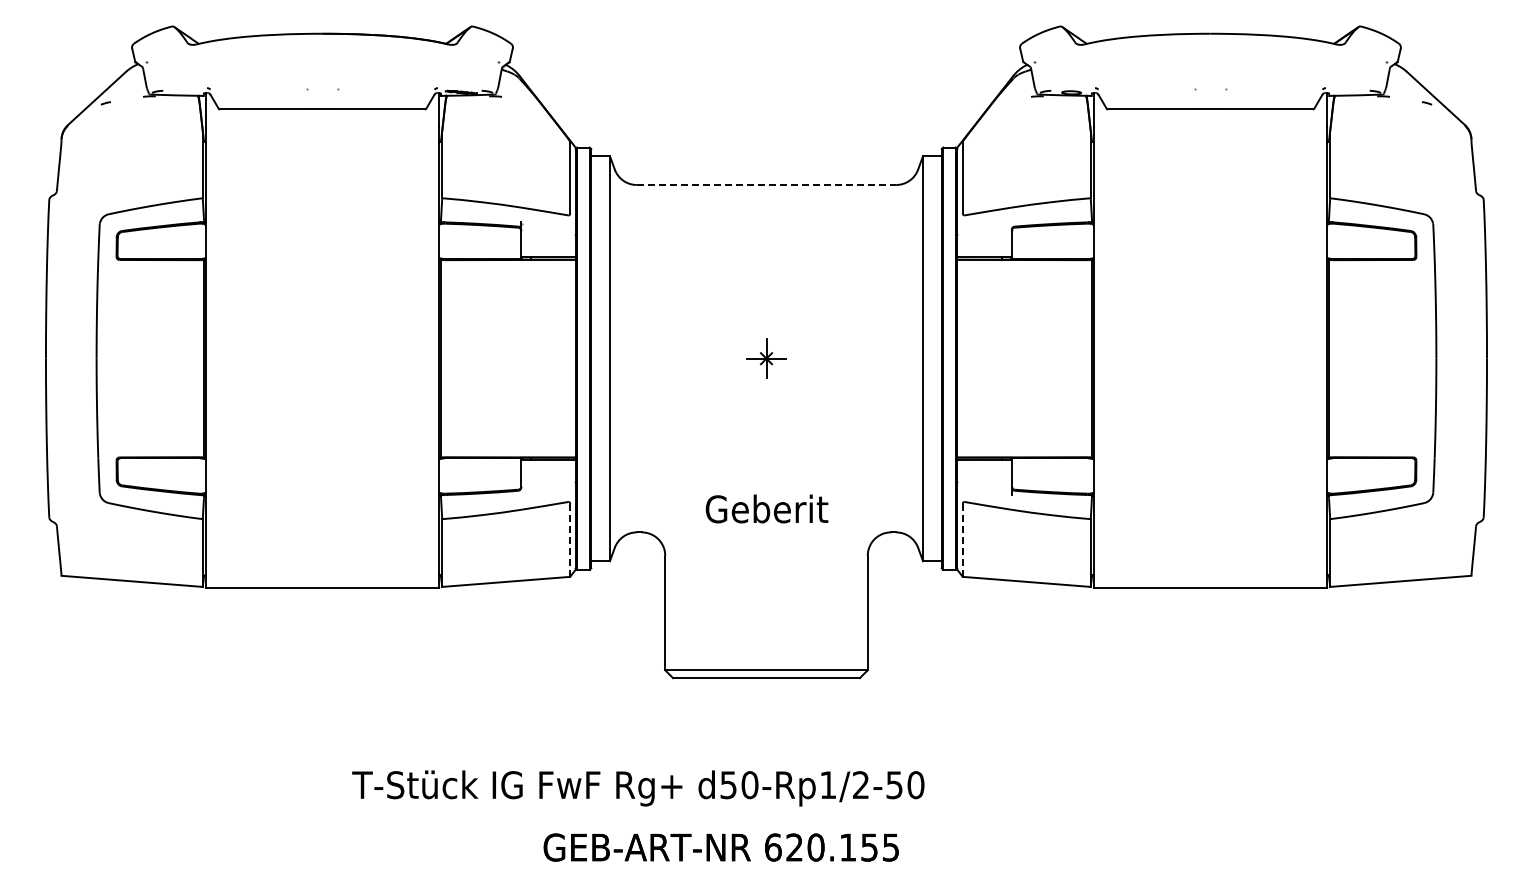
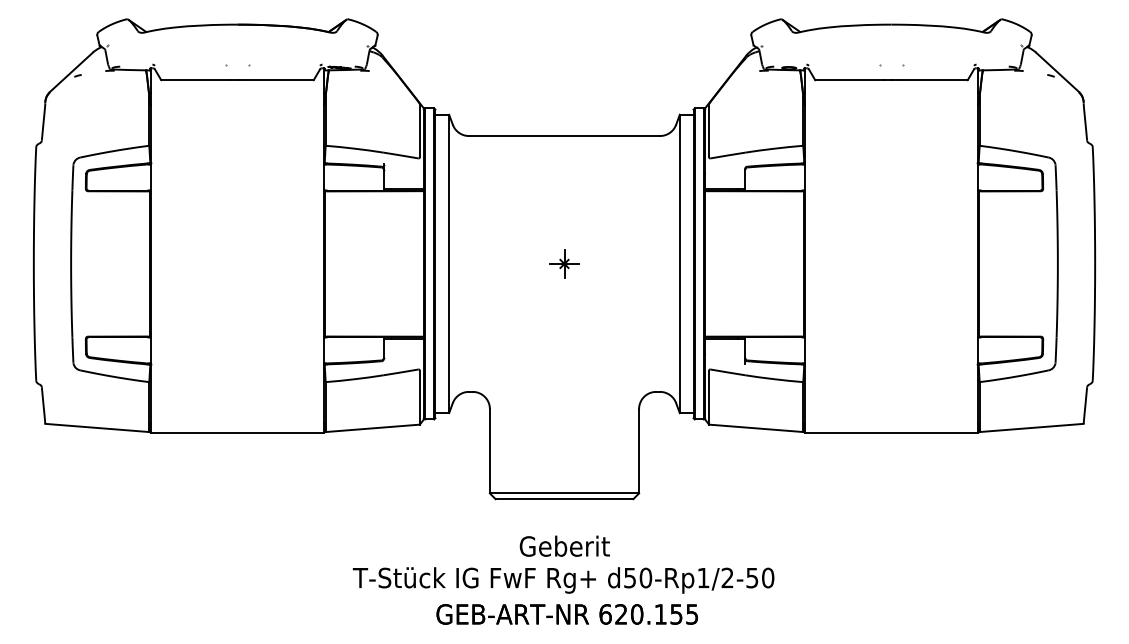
line: (766, 185) -> (564, 136), dashed -> solid
text: (766, 508) -> (564, 545), moved
line: (962, 540) -> (708, 397), dashed -> solid
line: (570, 541) -> (420, 398), dashed -> solid
text: (638, 788) -> (563, 580), moved
text: (720, 847) -> (566, 614), moved

